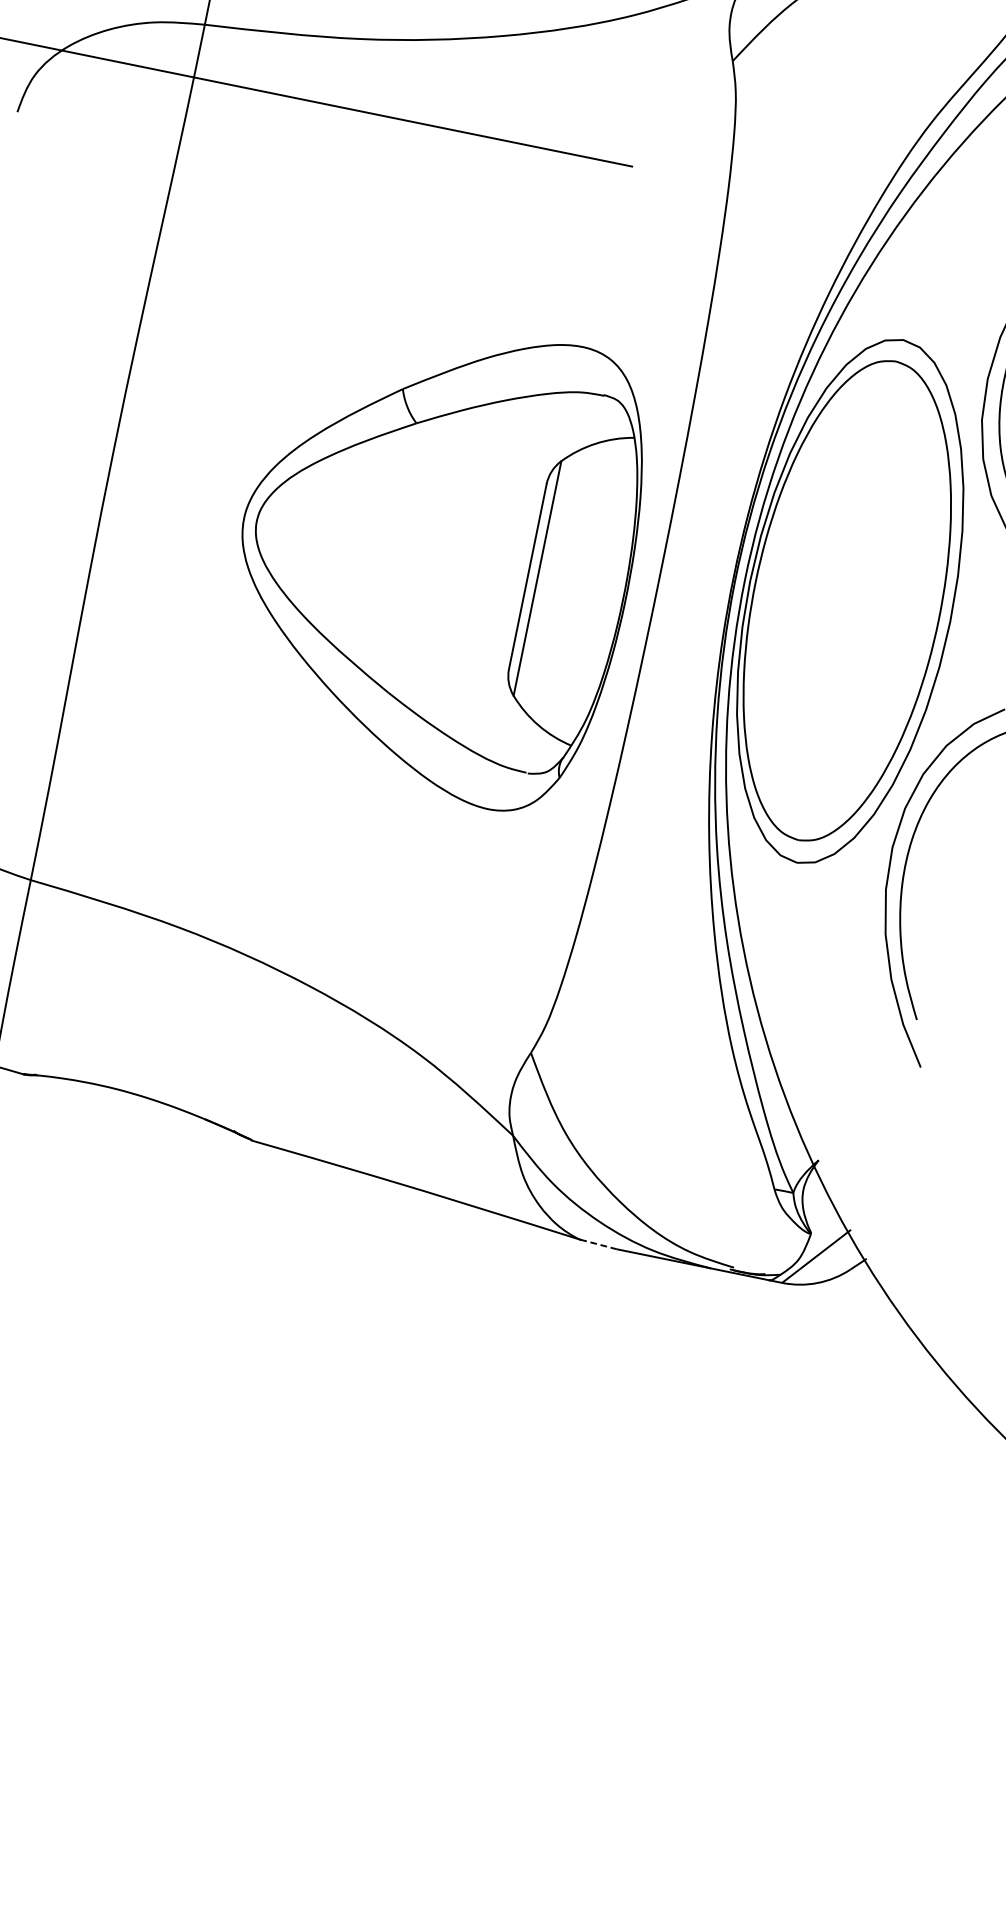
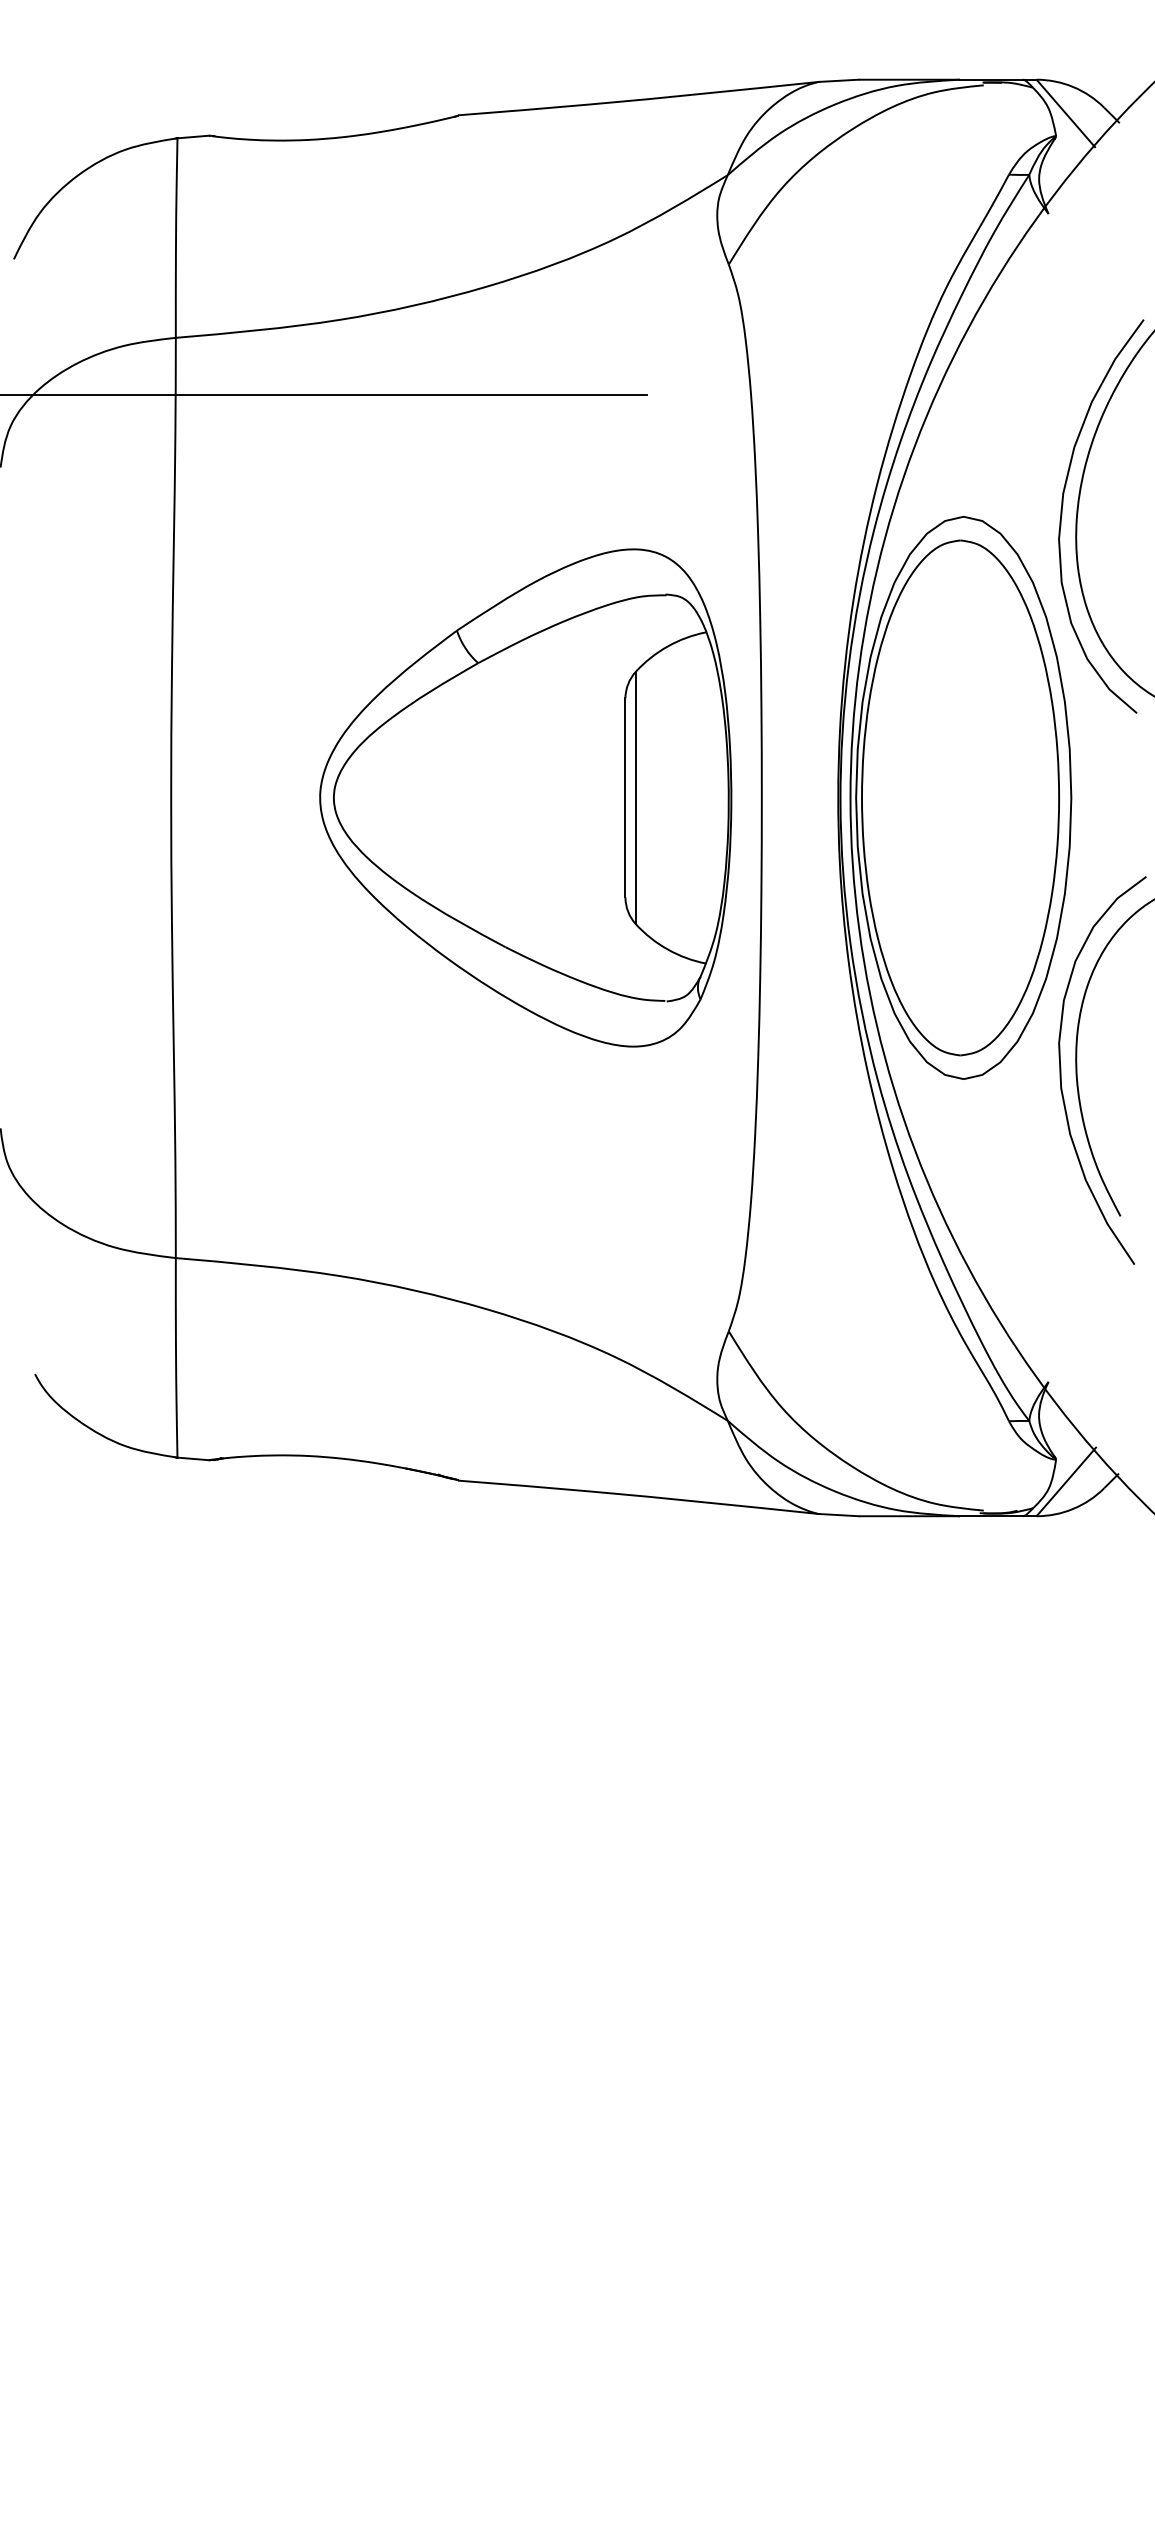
part: (435, 557) -> (525, 797), moved
line: (598, 1244) -> (838, 1515), dashed -> solid

